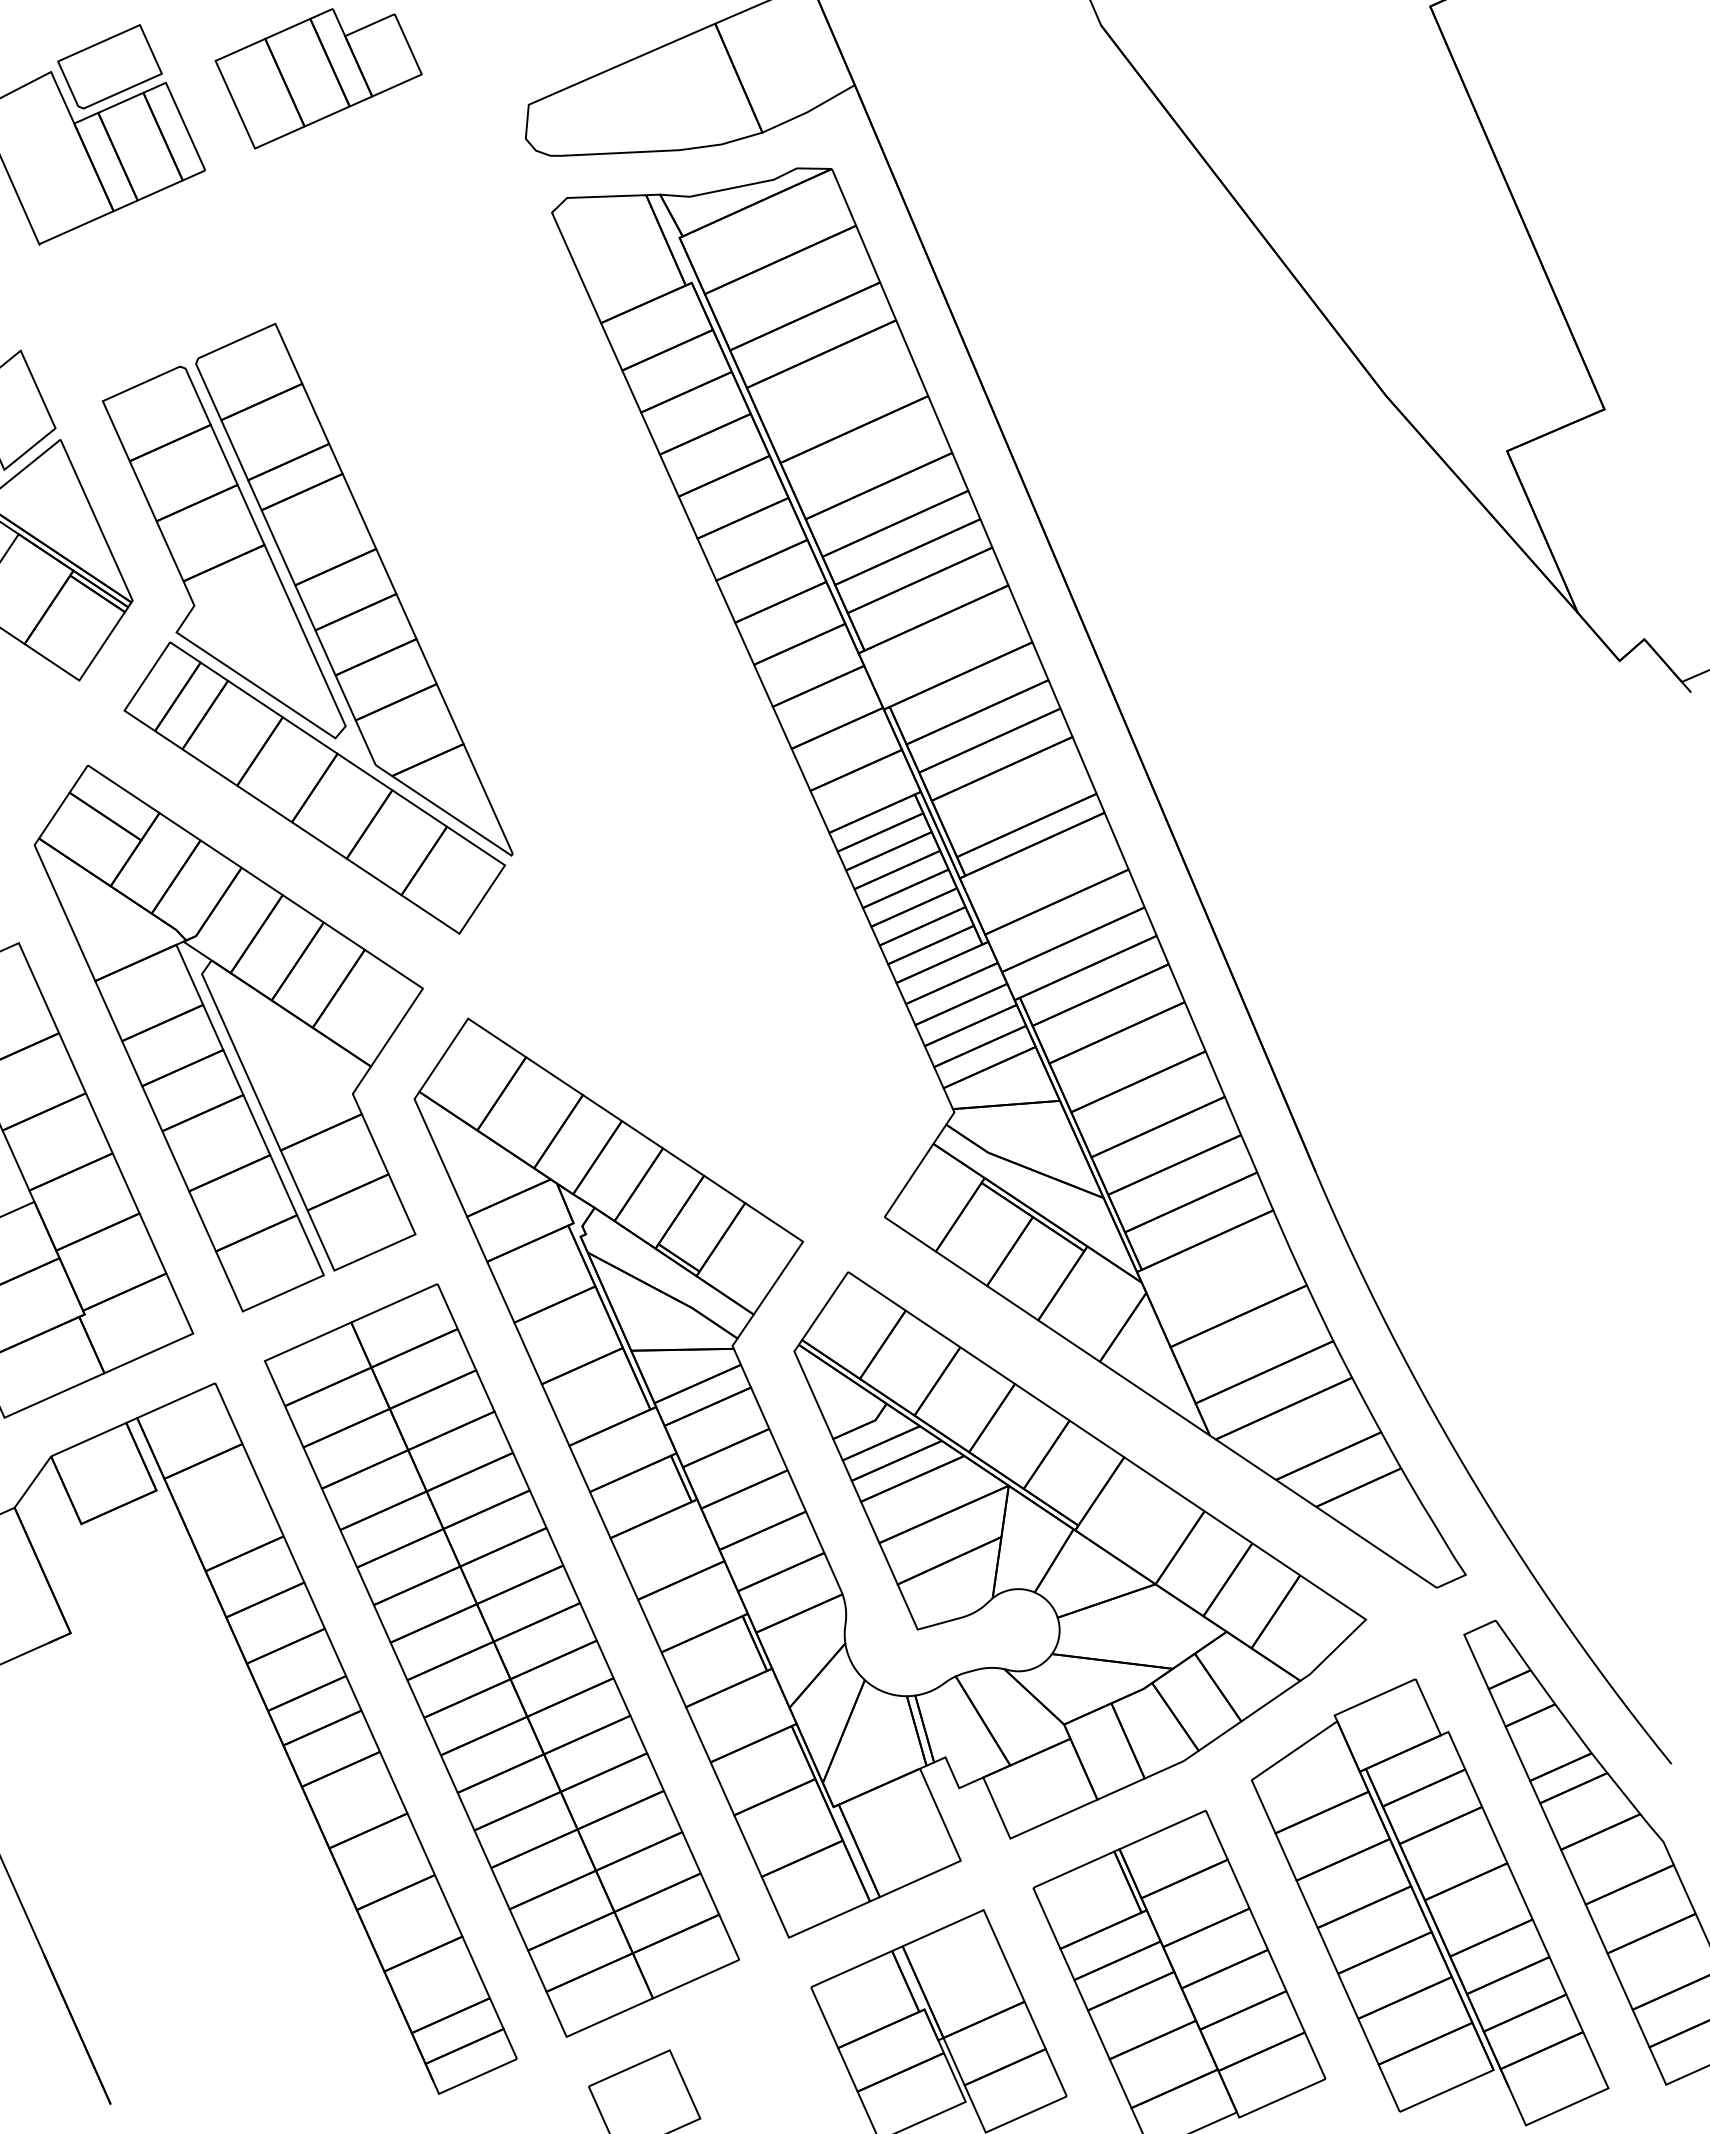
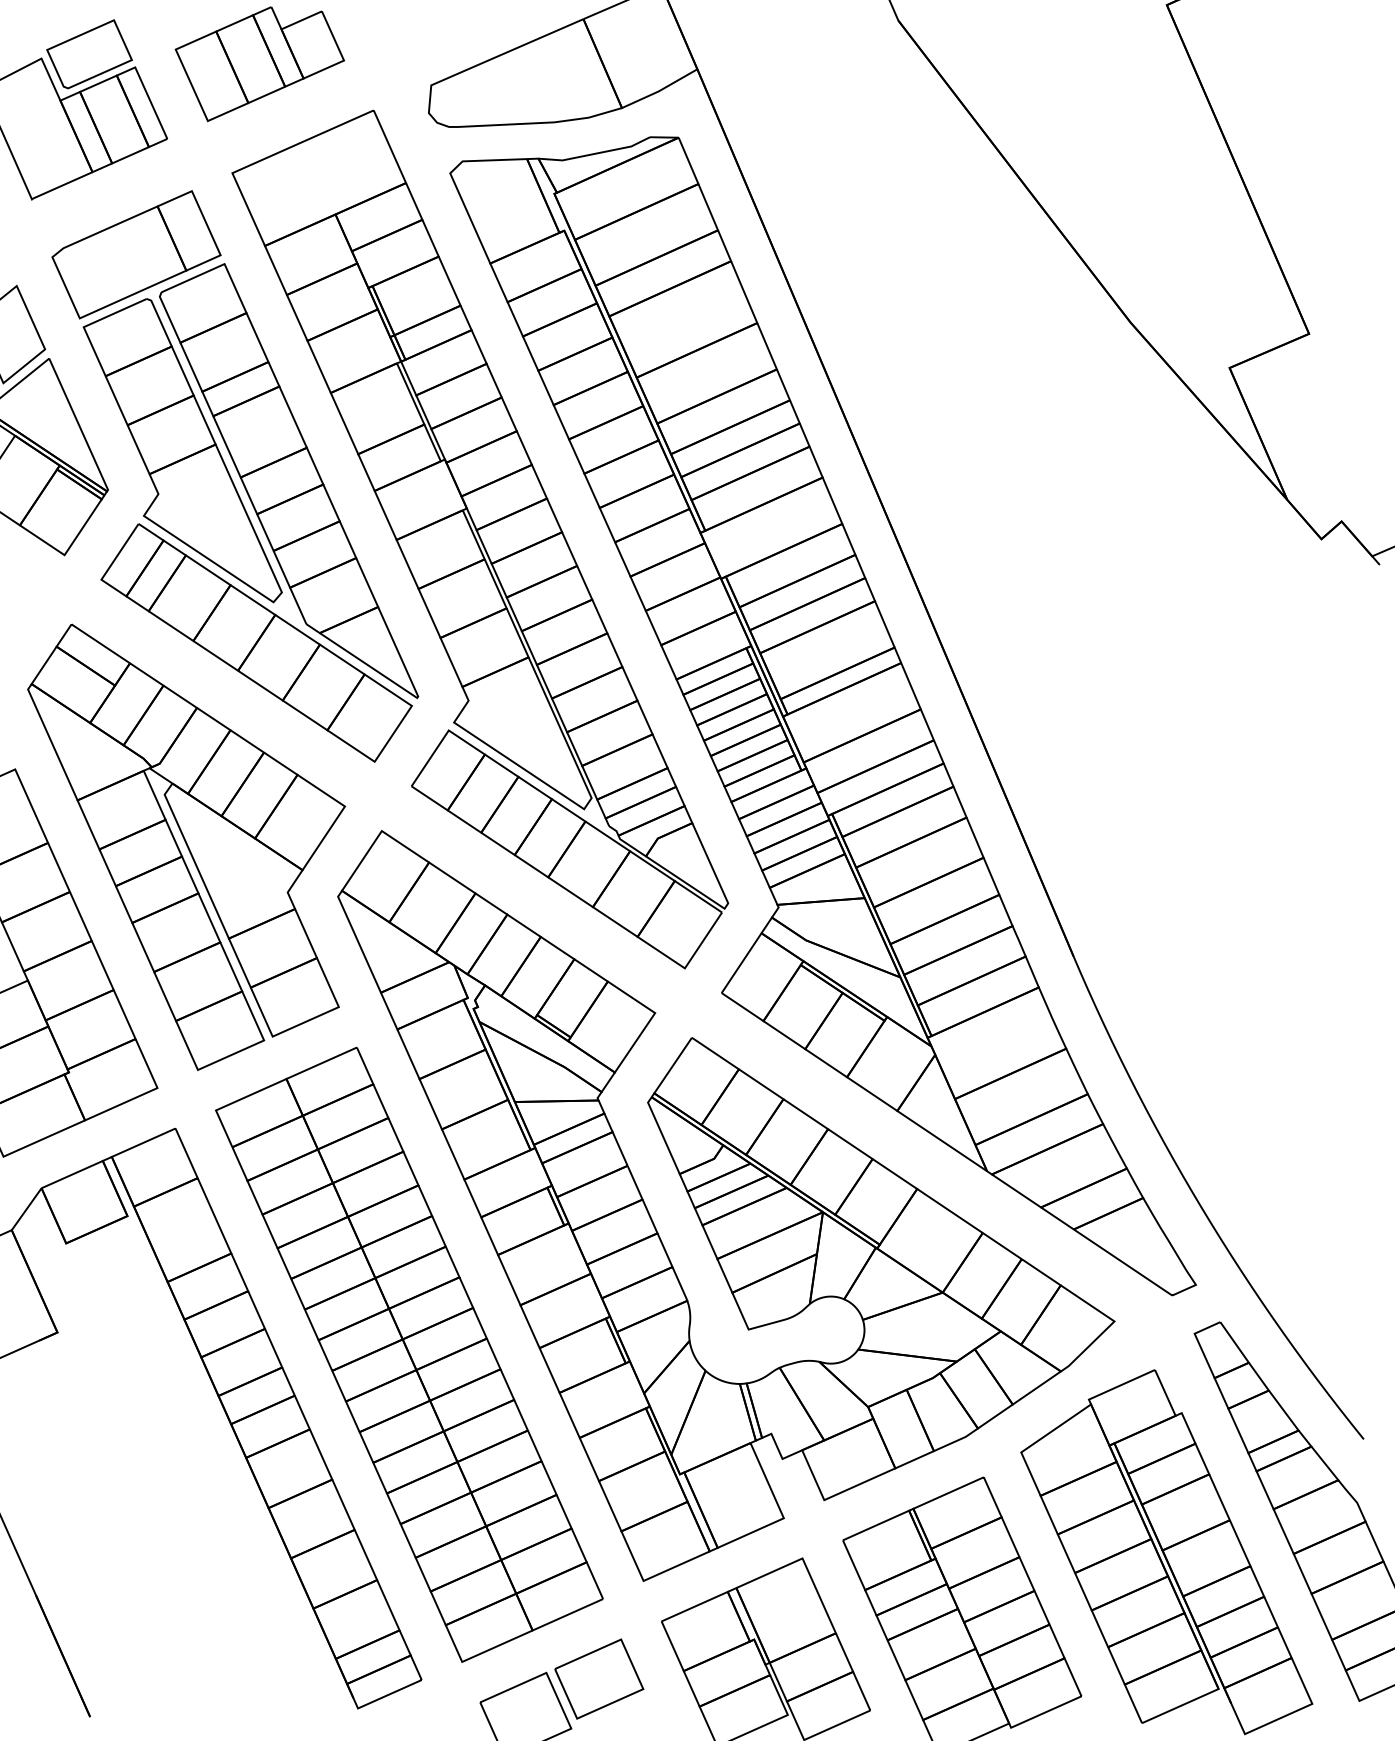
part: (167, 312) -> (136, 254), added
part: (588, 660) -> (480, 538), added
part: (734, 2057) -> (599, 1678), added

